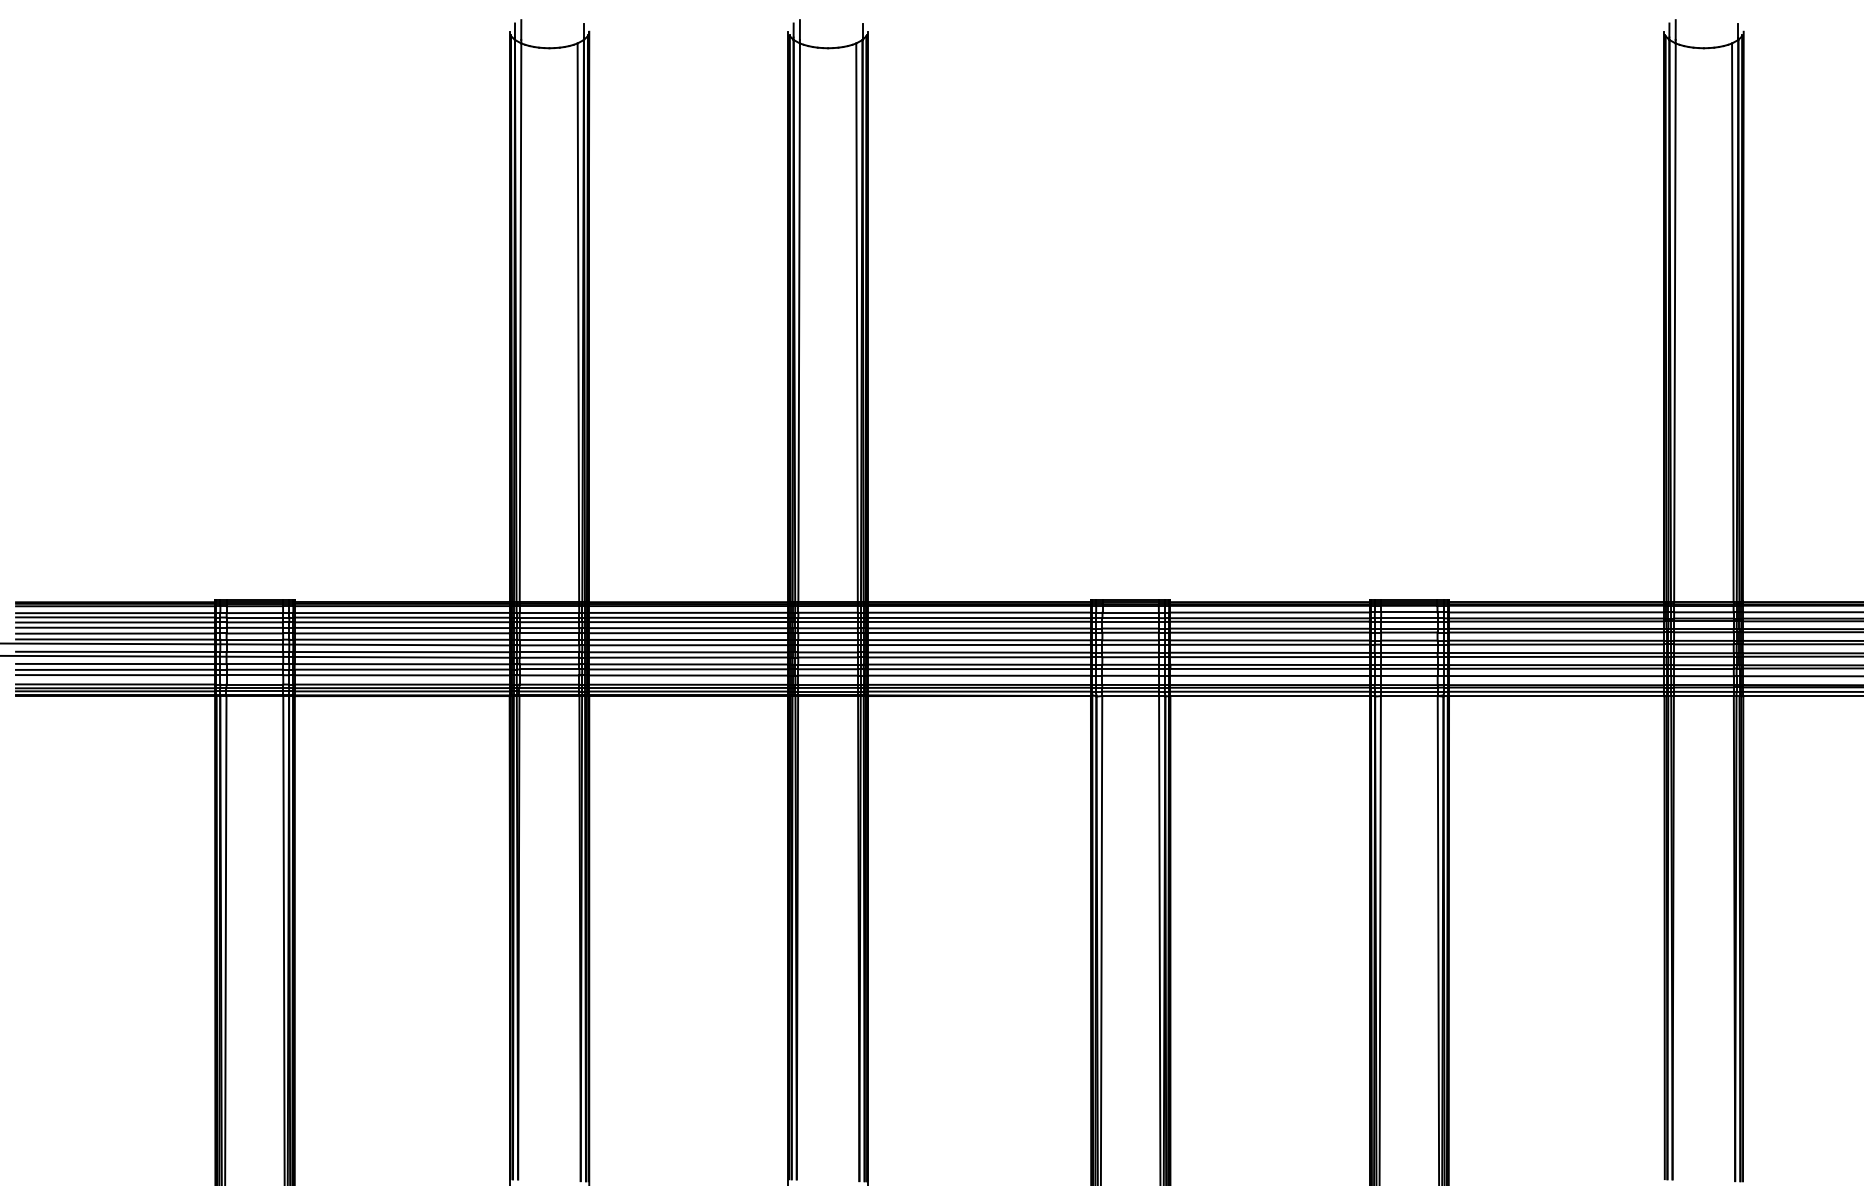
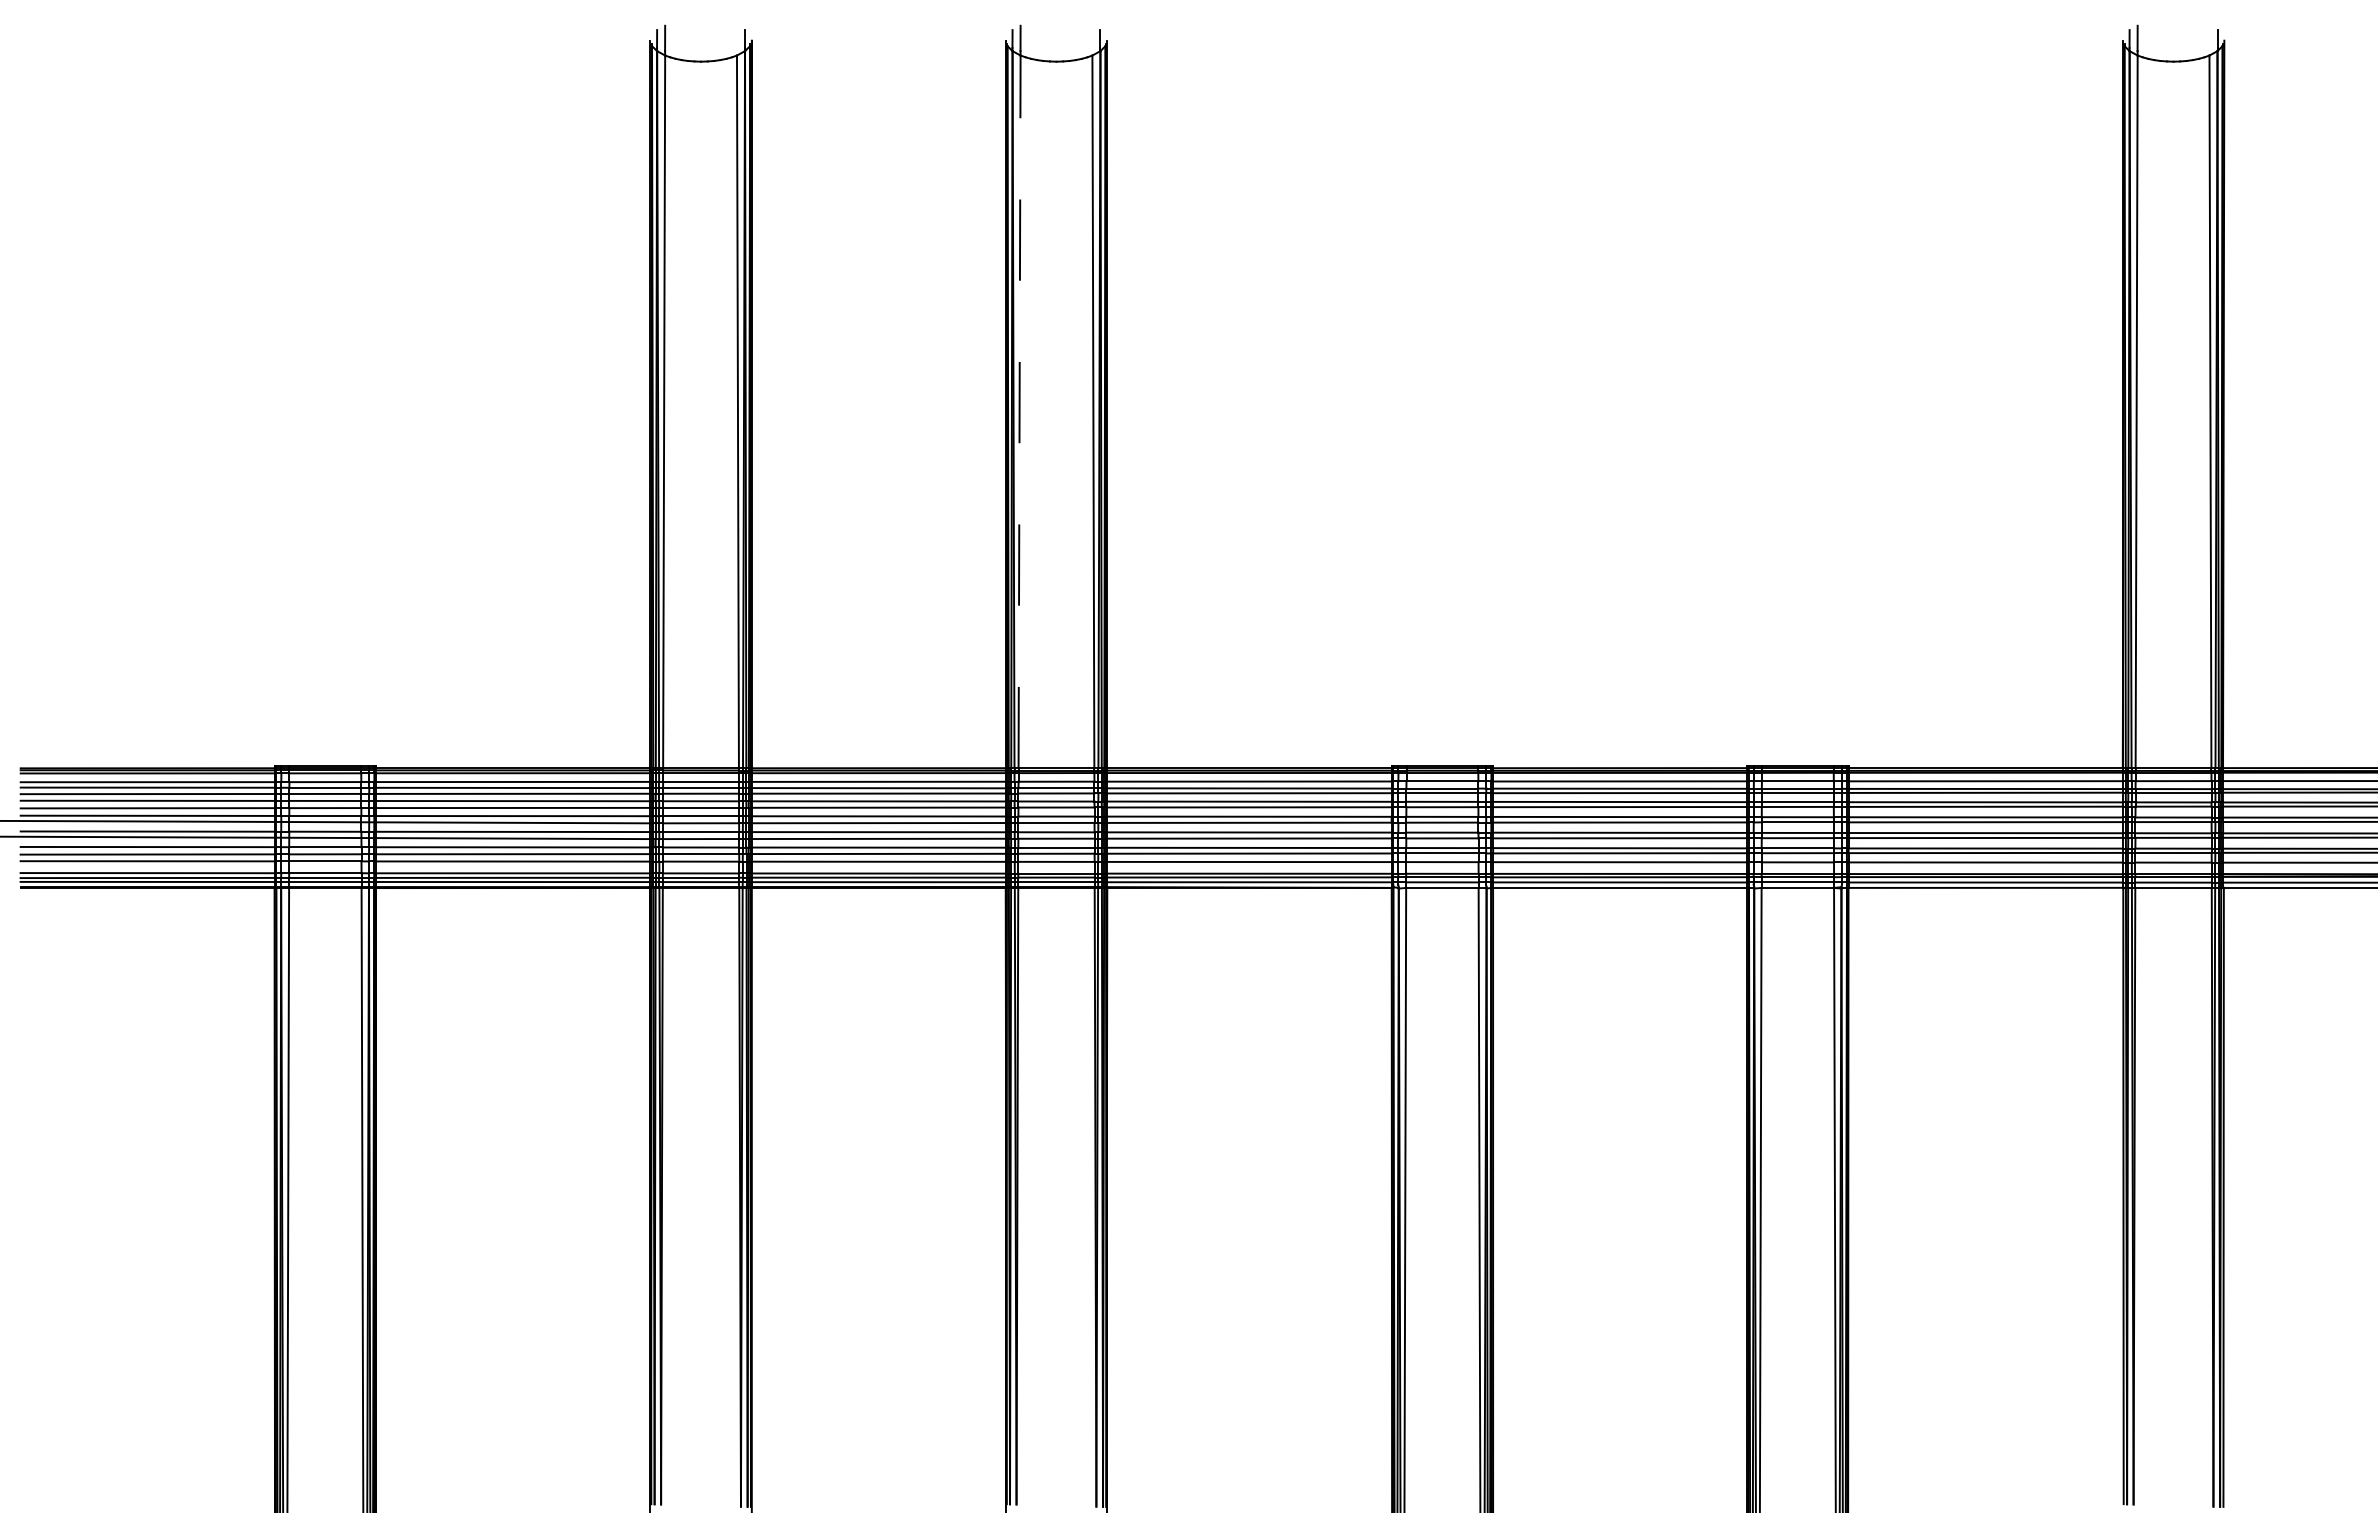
line: (799, 322) -> (1019, 411), solid -> dashed

